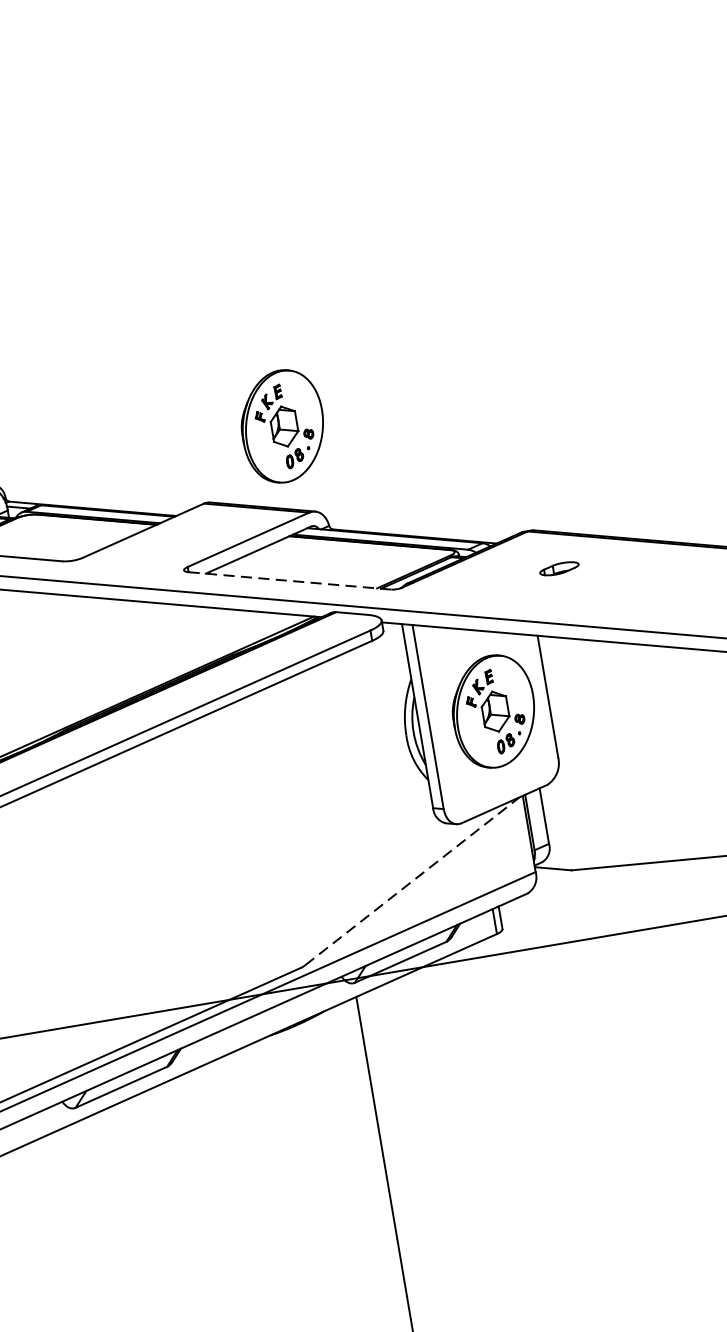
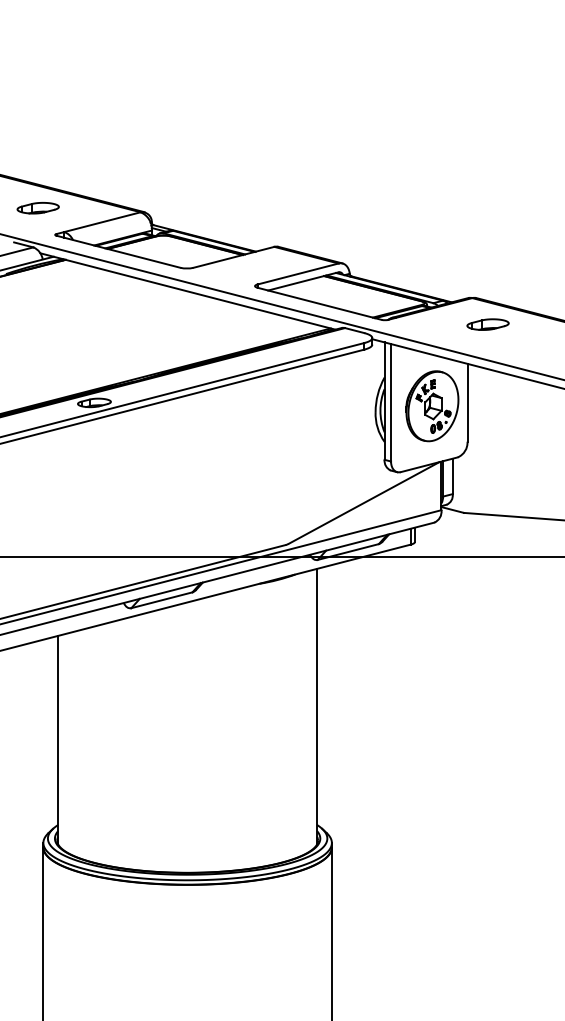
part: (283, 426) -> (331, 207), removed
part: (558, 568) -> (487, 324), size x1.67
line: (291, 580) -> (320, 303), dashed -> solid
line: (412, 880) -> (364, 502), dashed -> solid

